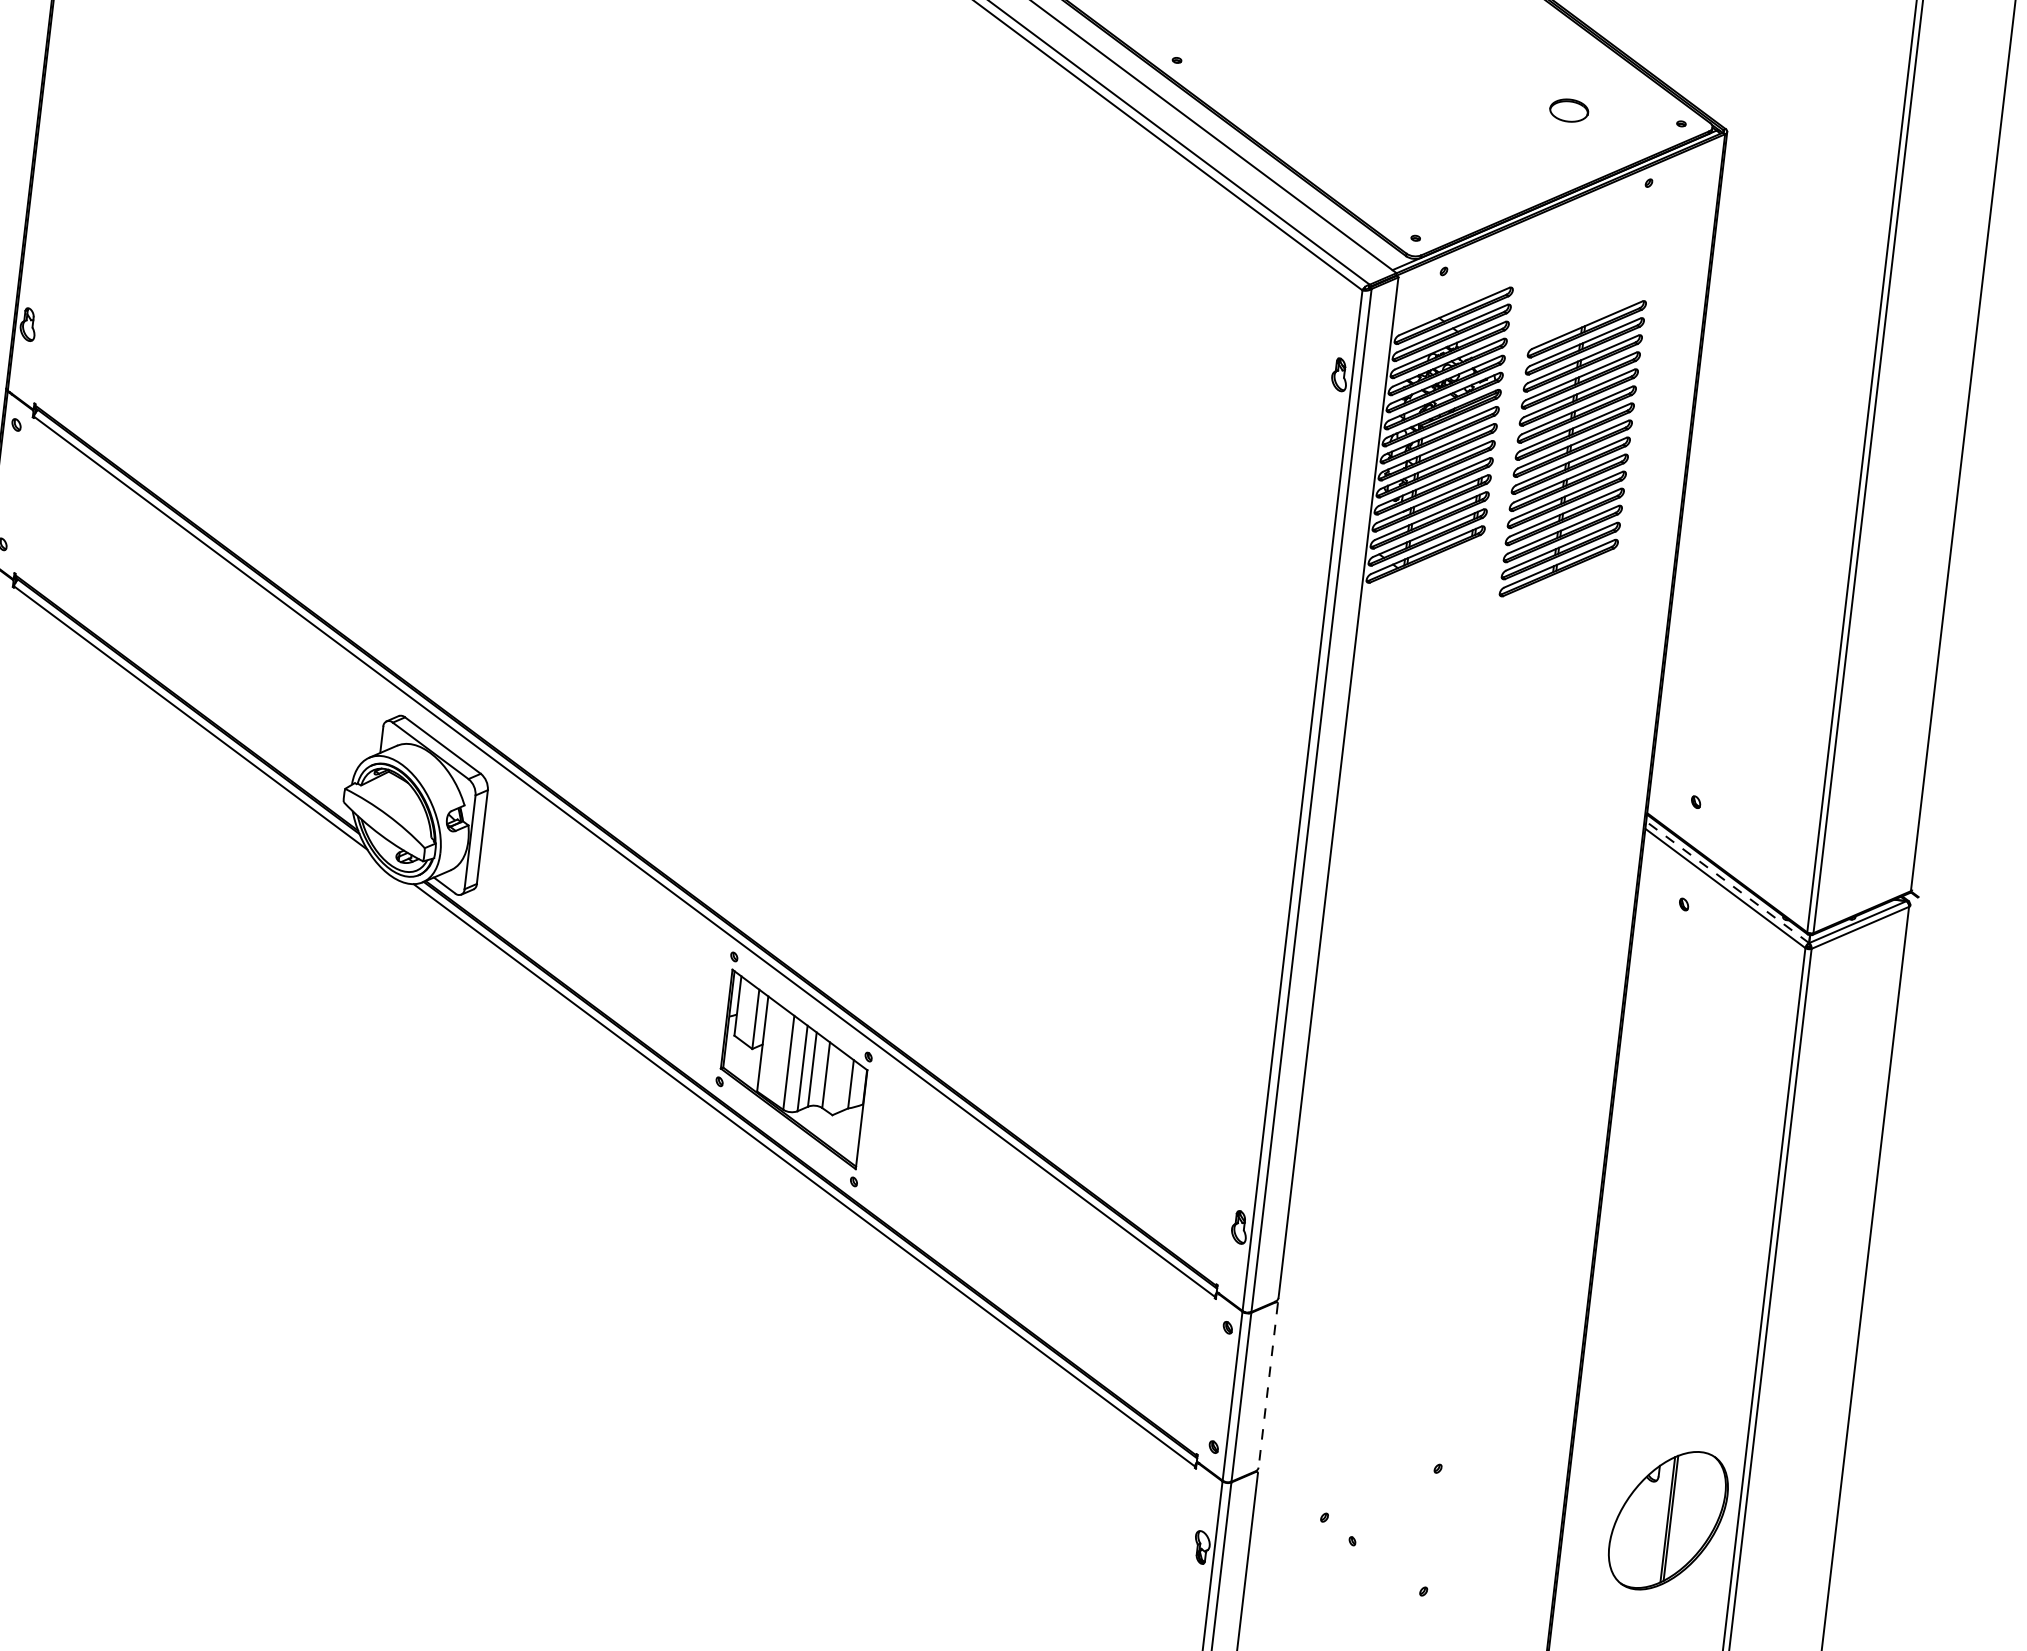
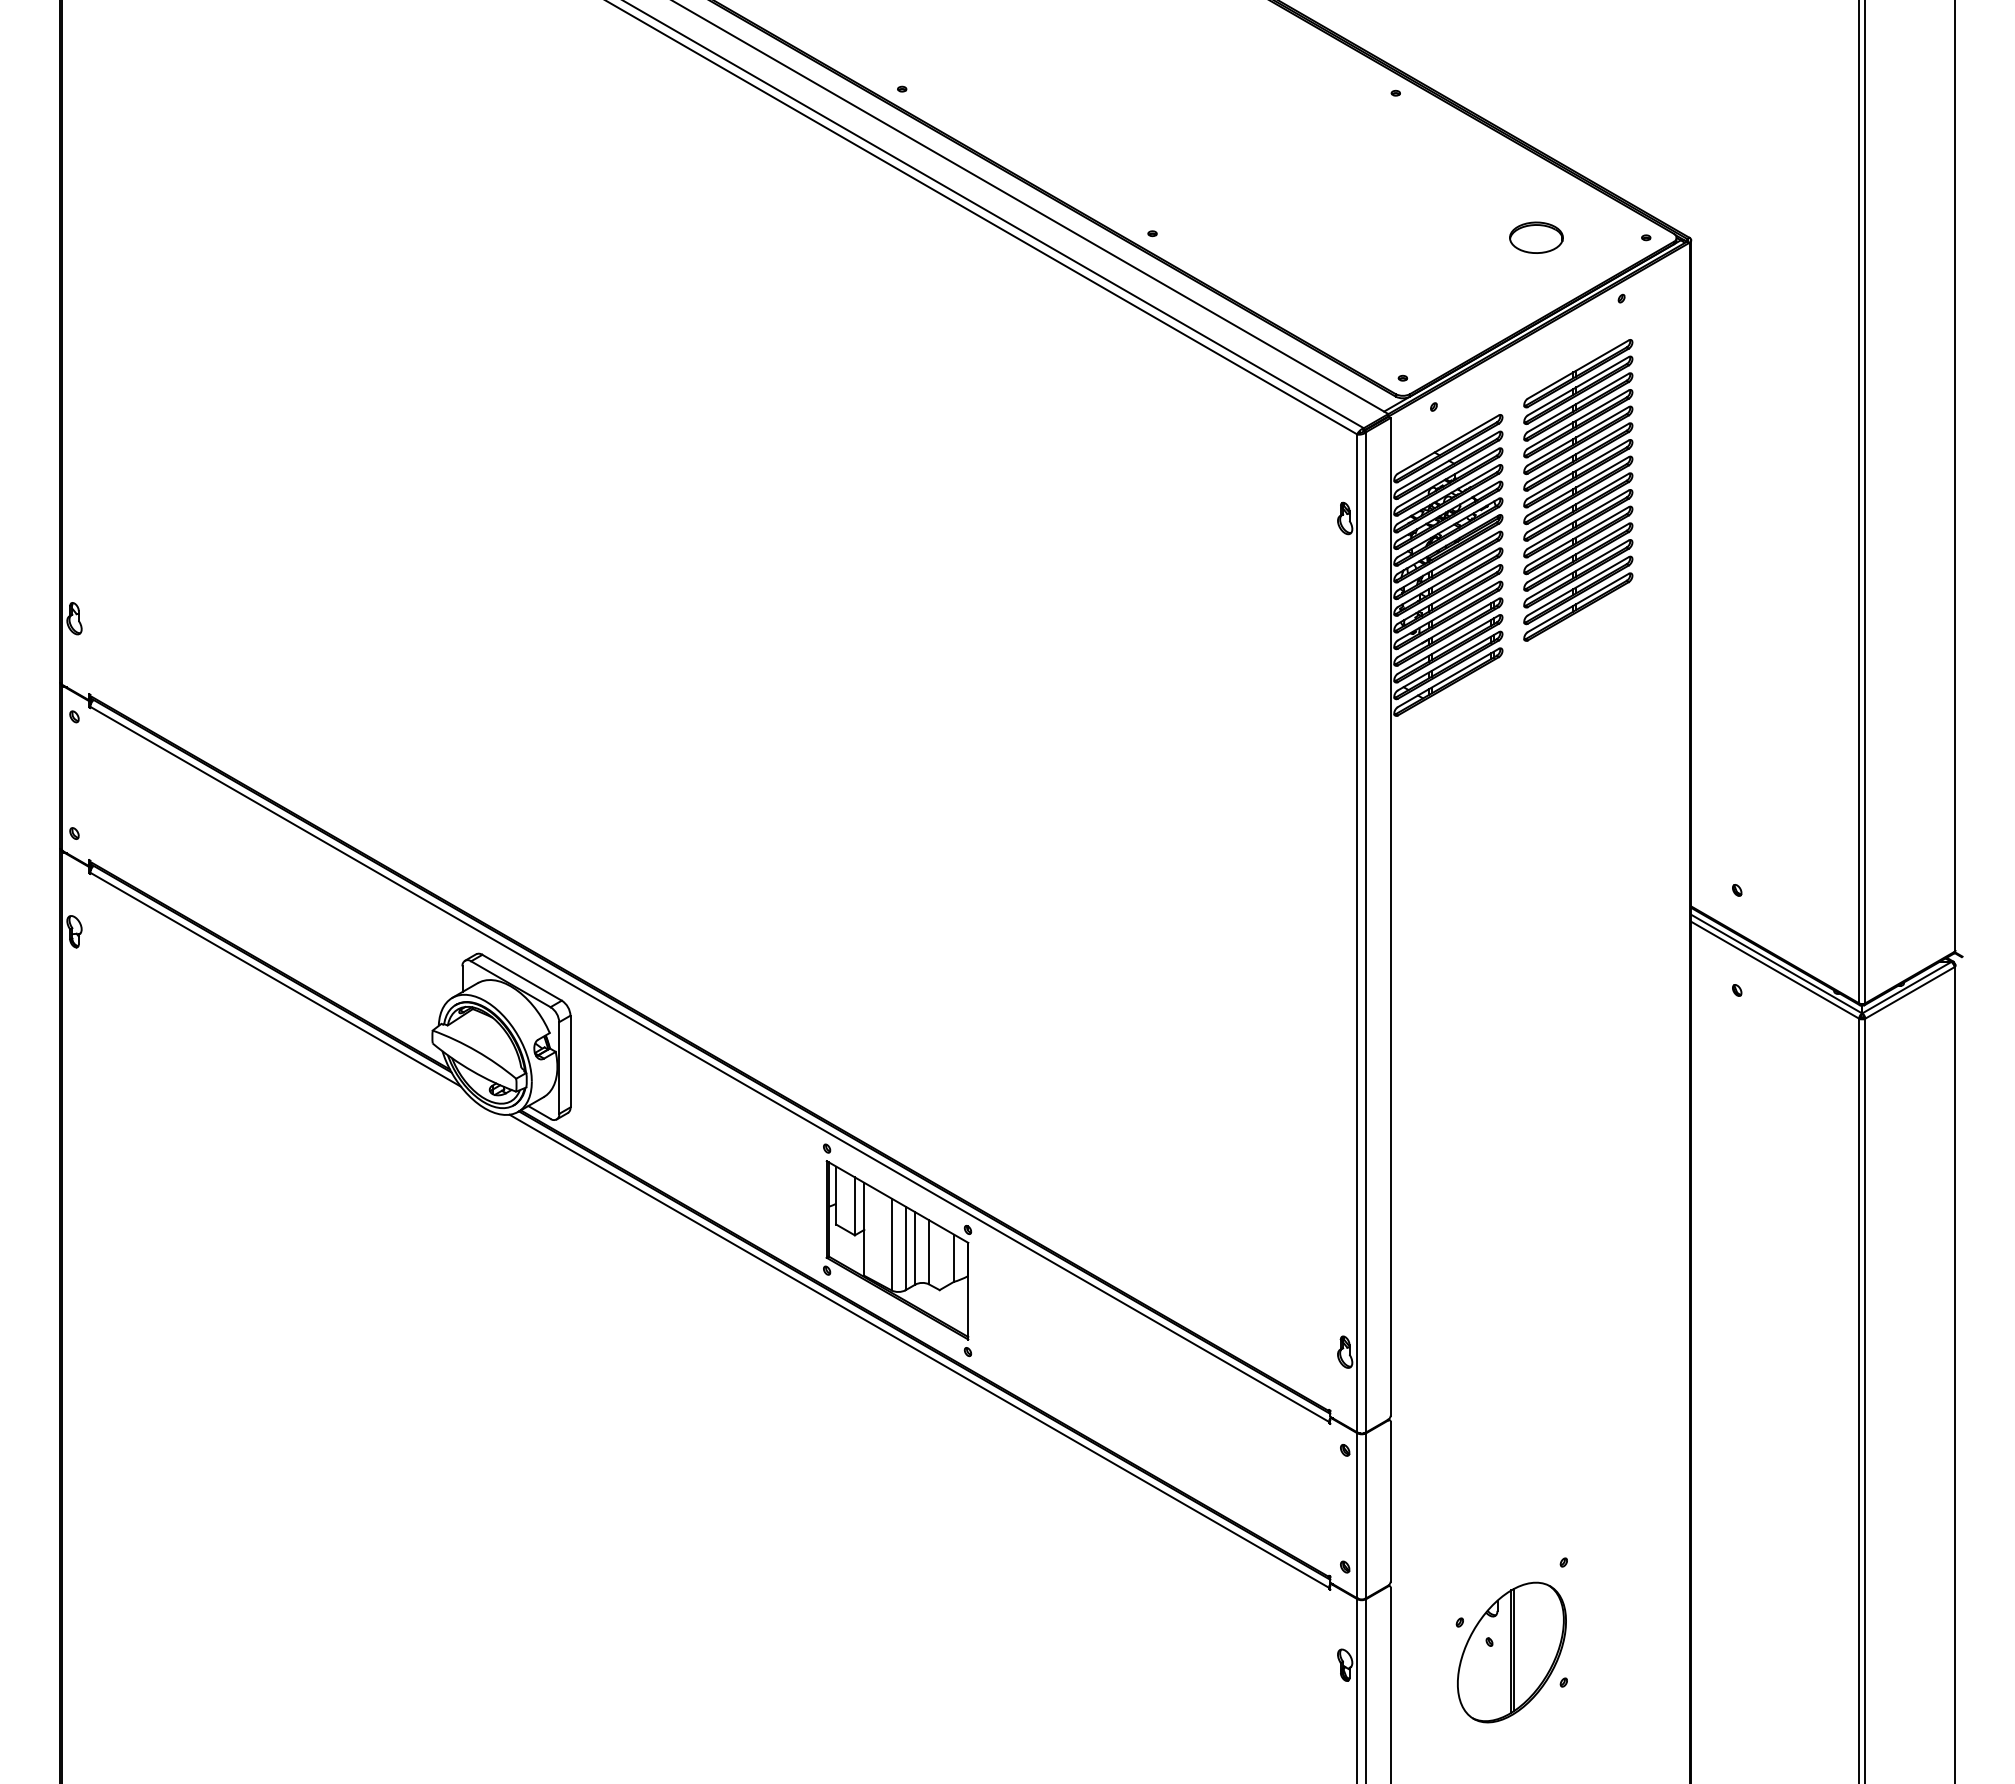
part: (1569, 110) -> (1536, 237), size x1.43
part: (1573, 448) -> (1578, 490), moved
line: (1727, 882) -> (1776, 964), dashed -> solid
line: (1267, 1386) -> (1390, 1502), dashed -> solid
part: (1667, 1520) -> (1511, 1652), moved

